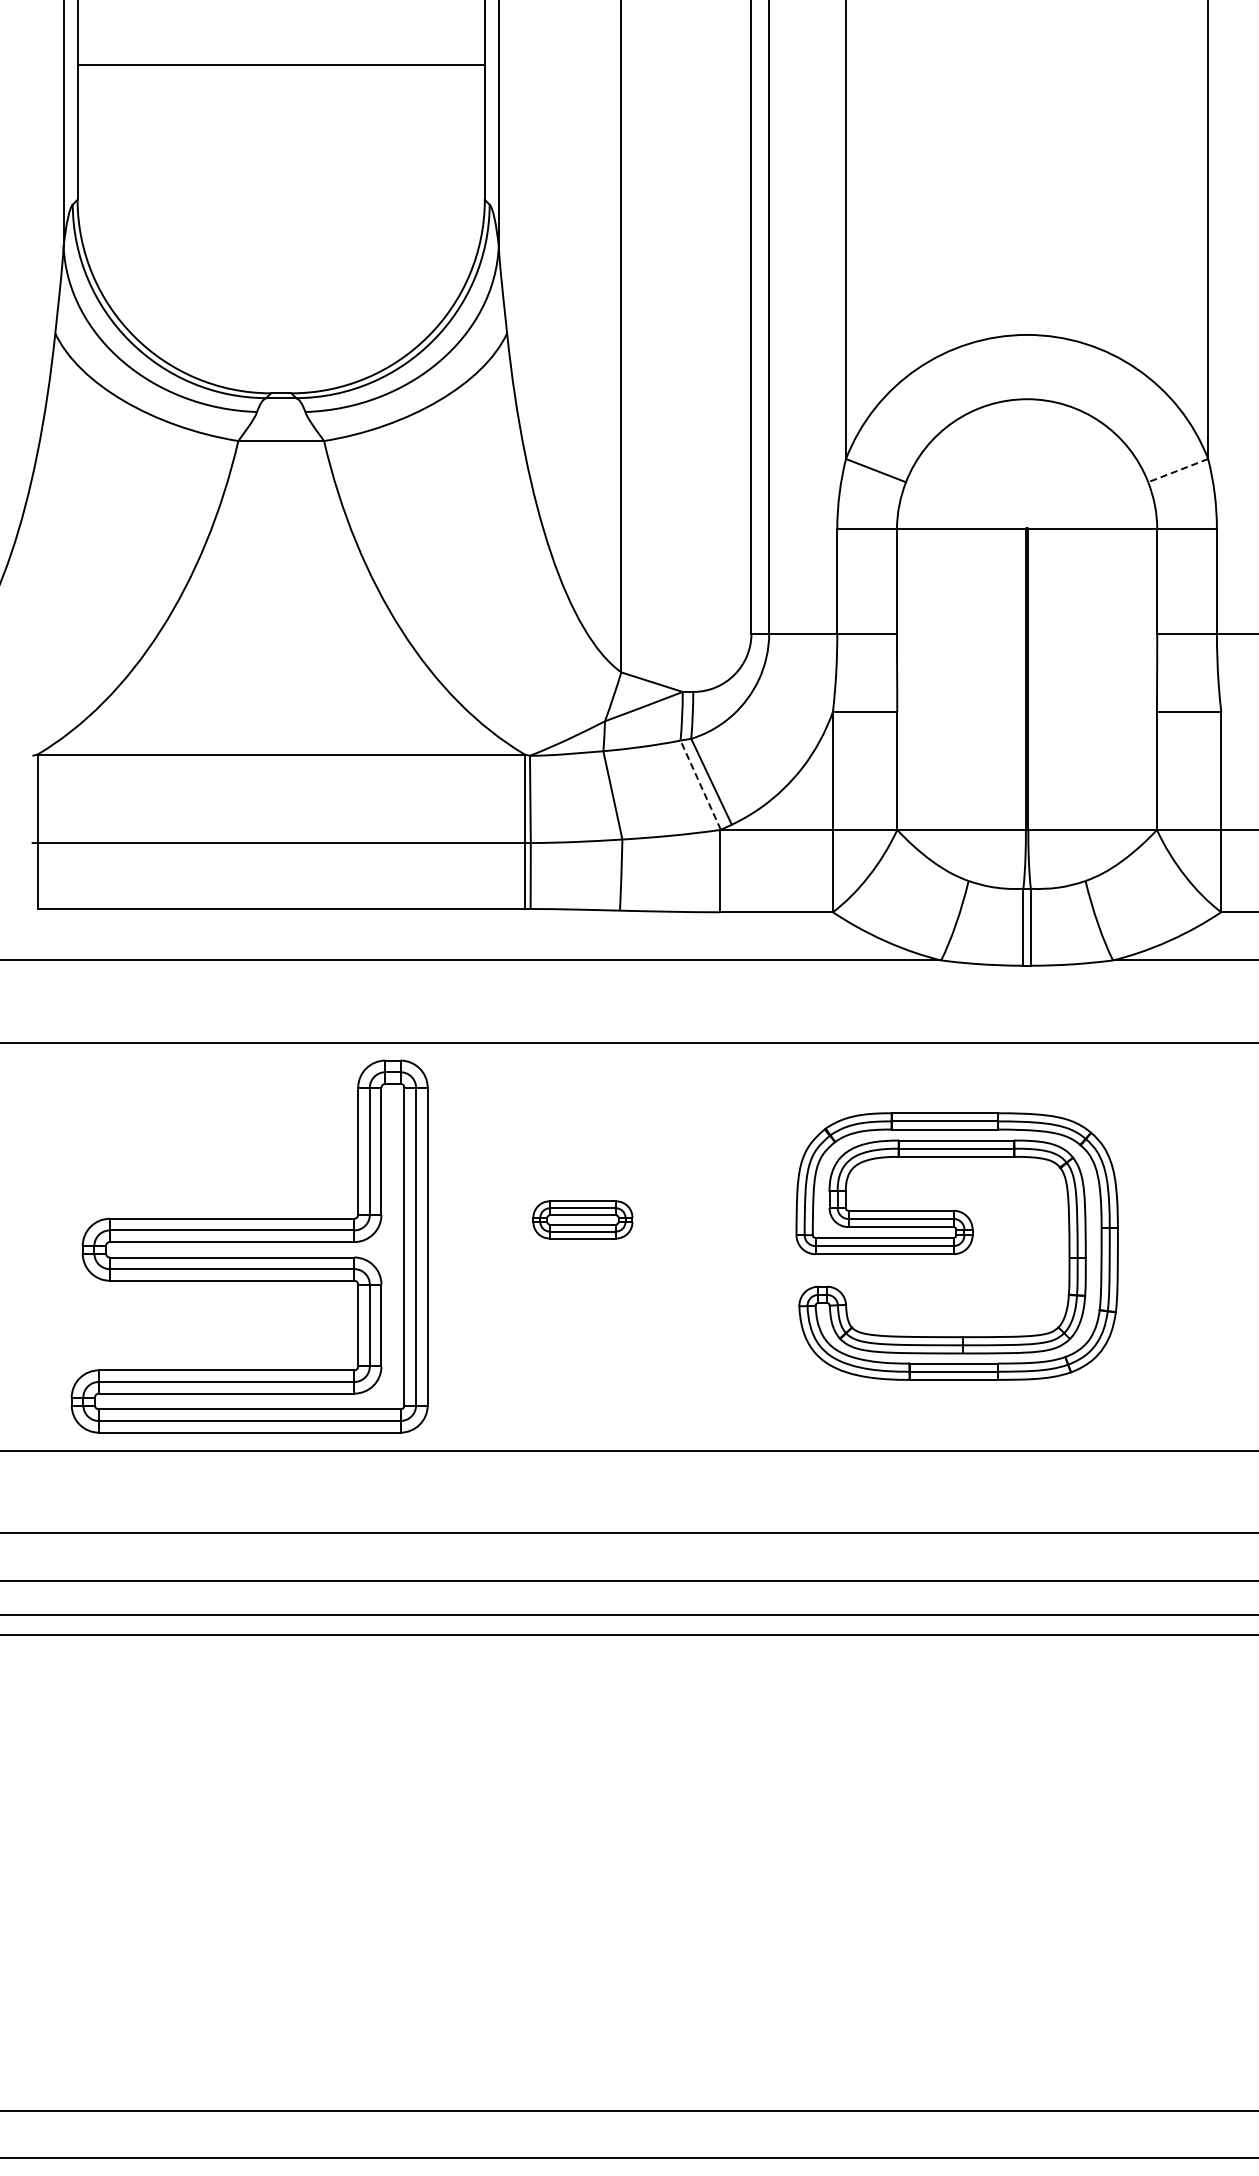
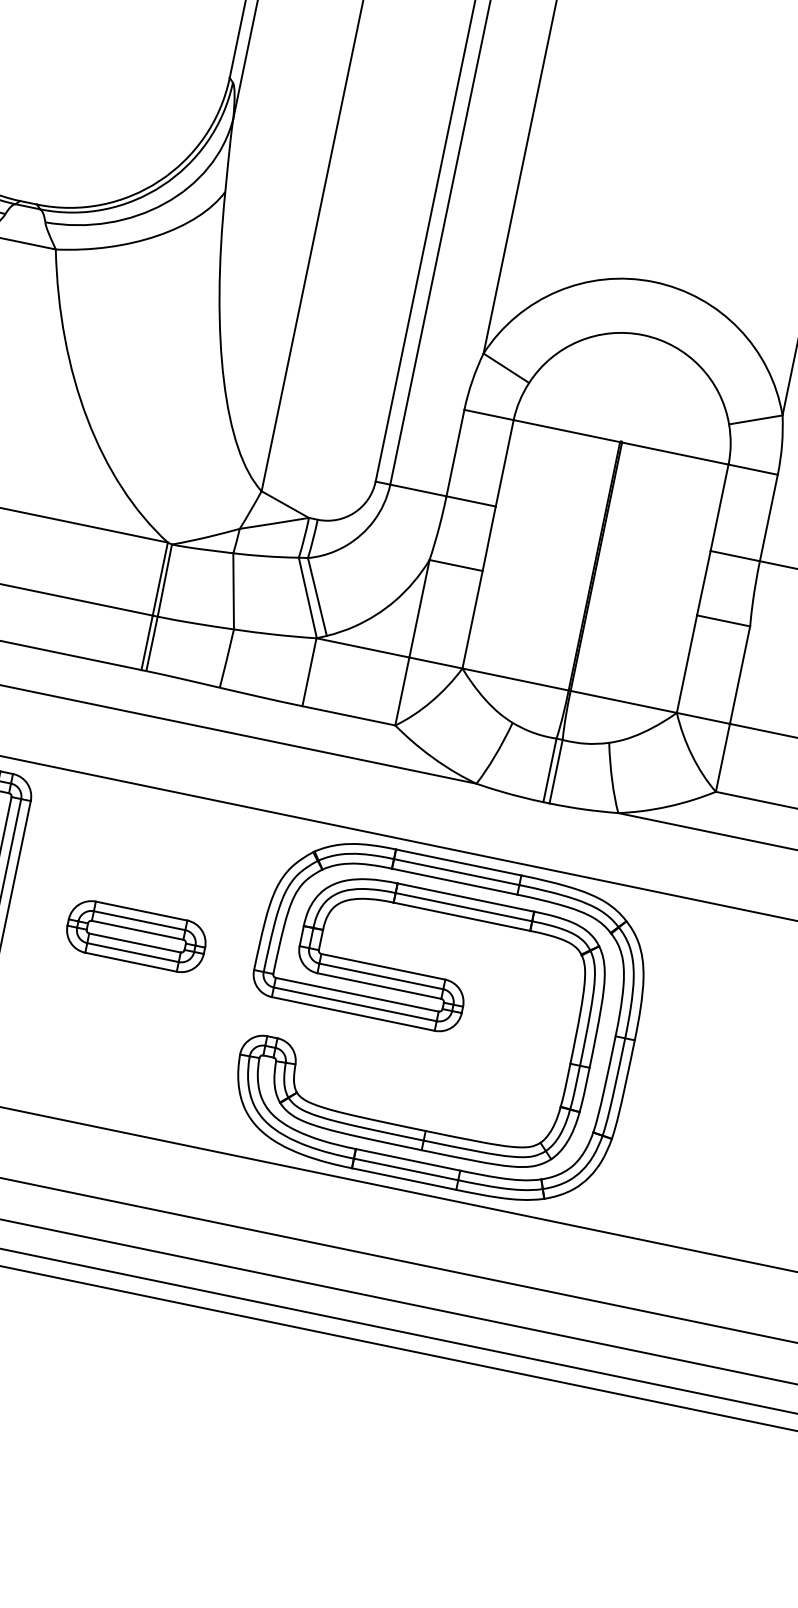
line: (1177, 470) -> (755, 419), dashed -> solid
line: (700, 785) -> (307, 598), dashed -> solid
part: (582, 1219) -> (136, 936), size x1.67
part: (956, 1246) -> (440, 1022), size x1.43

